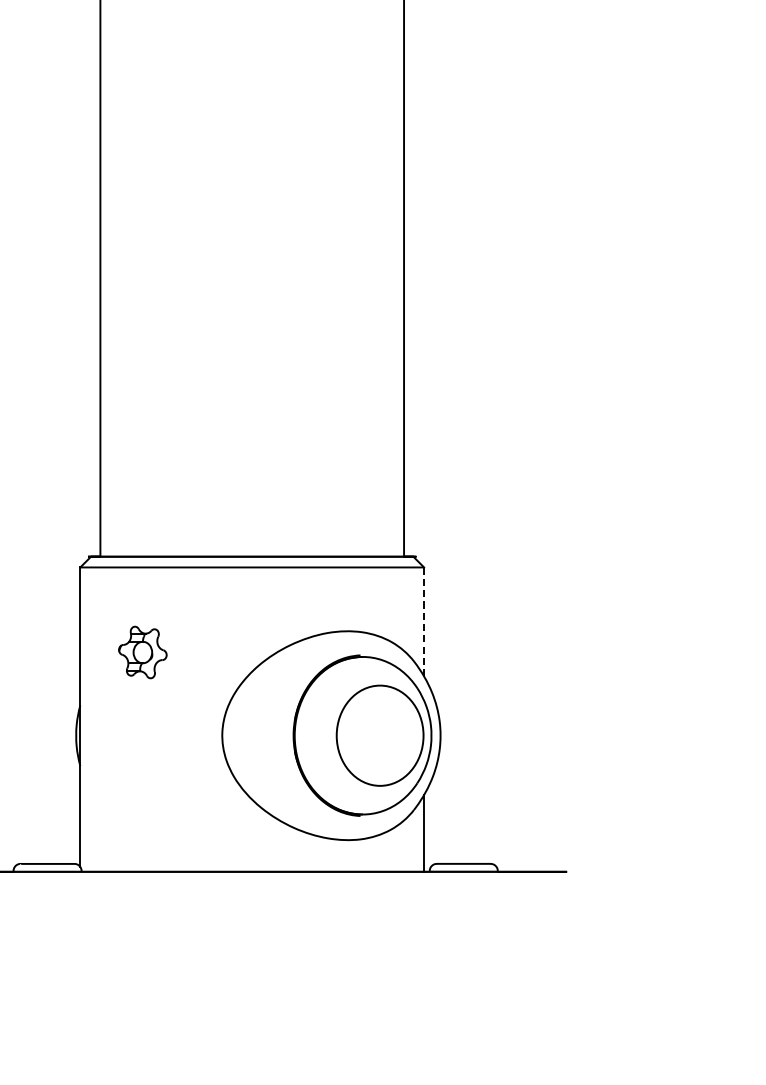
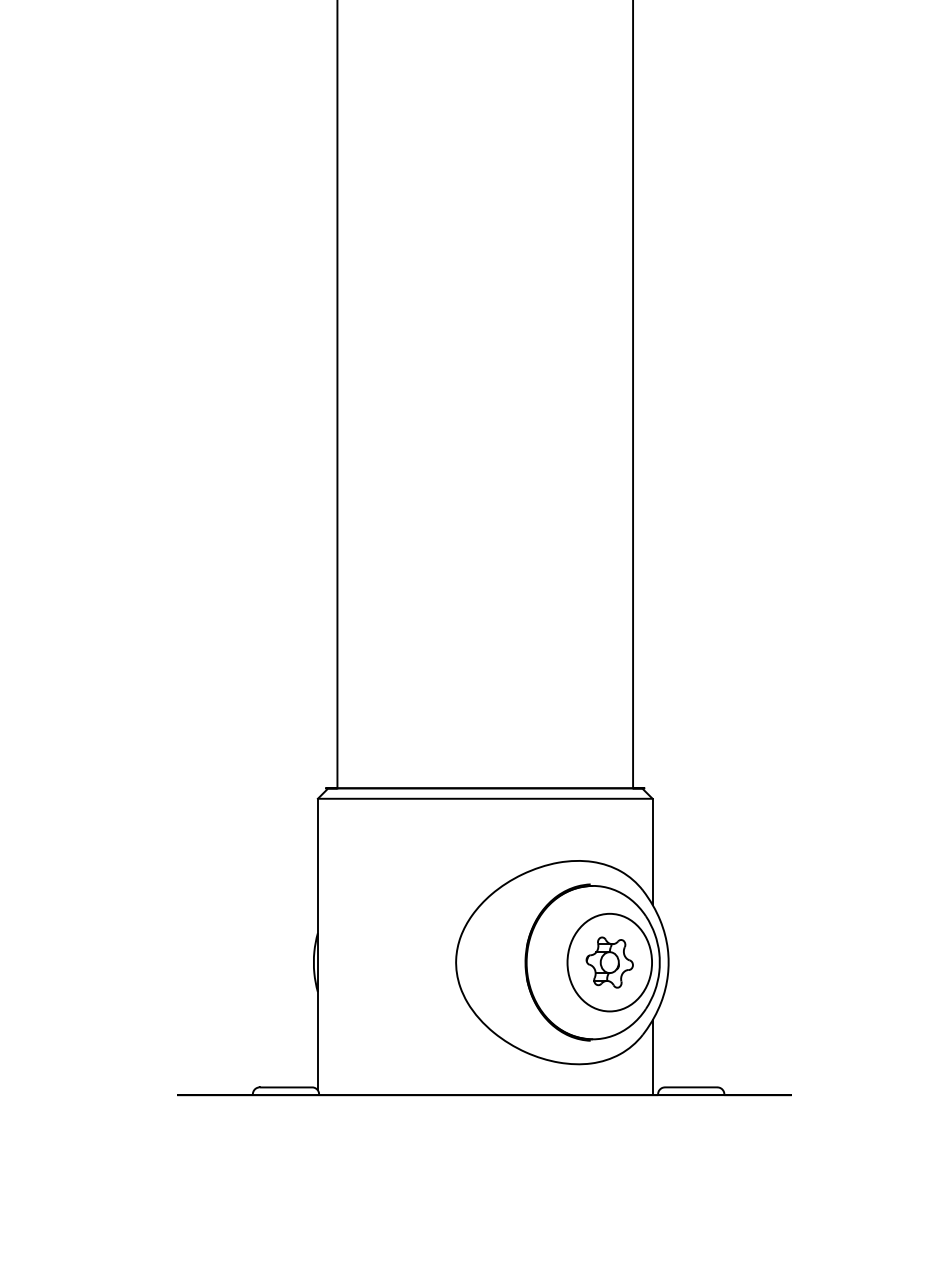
line: (424, 621) -> (652, 851), dashed -> solid
part: (142, 652) -> (609, 962), moved

